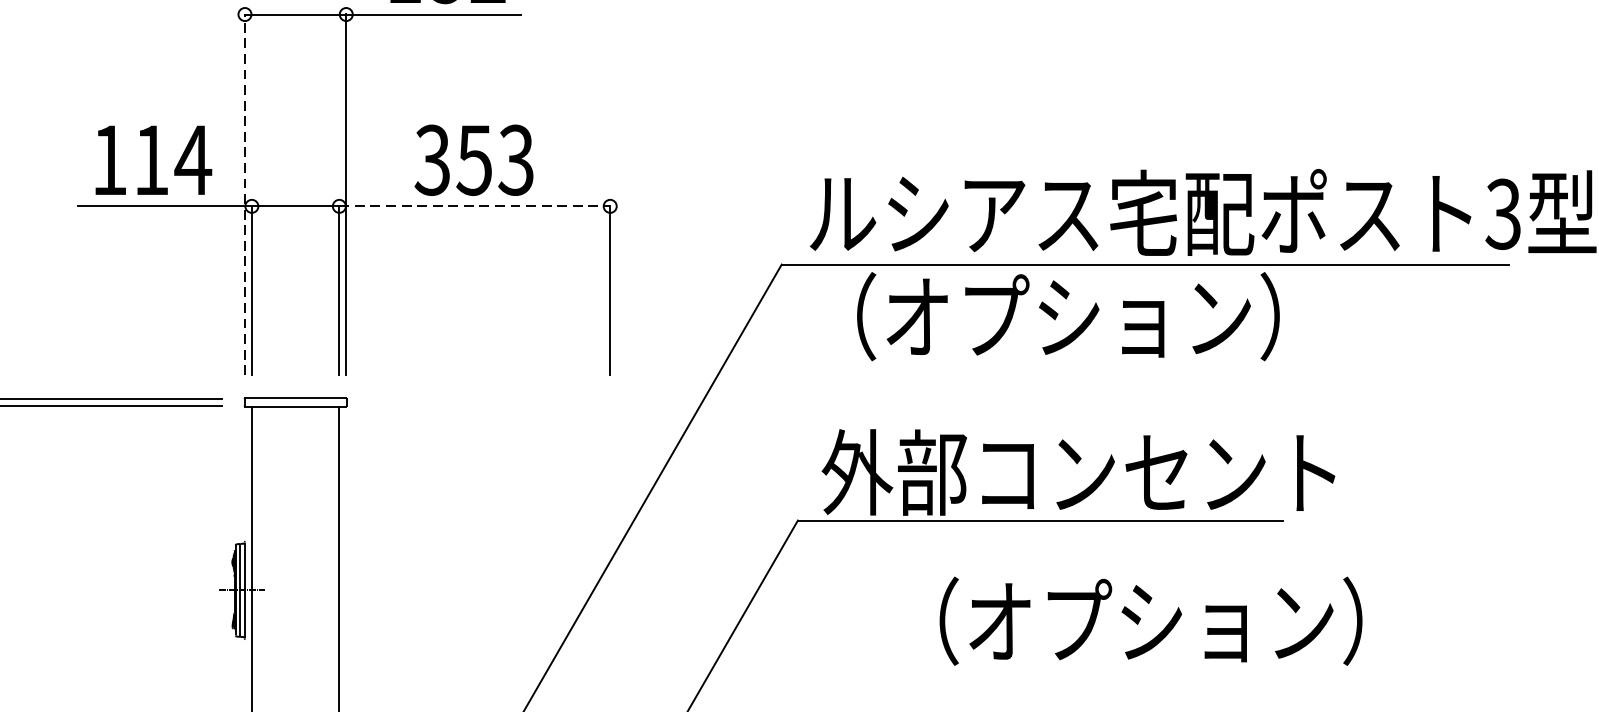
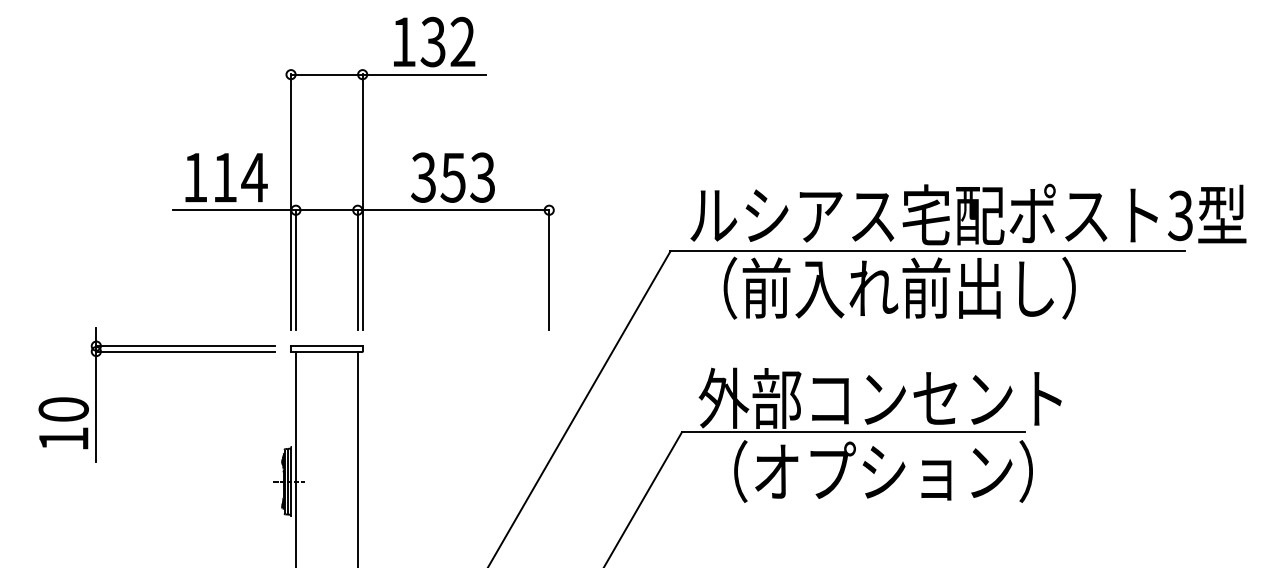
line: (245, 193) -> (291, 201), dashed -> solid
line: (474, 206) -> (453, 210), dashed -> solid
text: (1118, 315) -> (908, 287), （オプション） -> （前入れ前出し）
text: (1151, 621) -> (883, 471), moved

